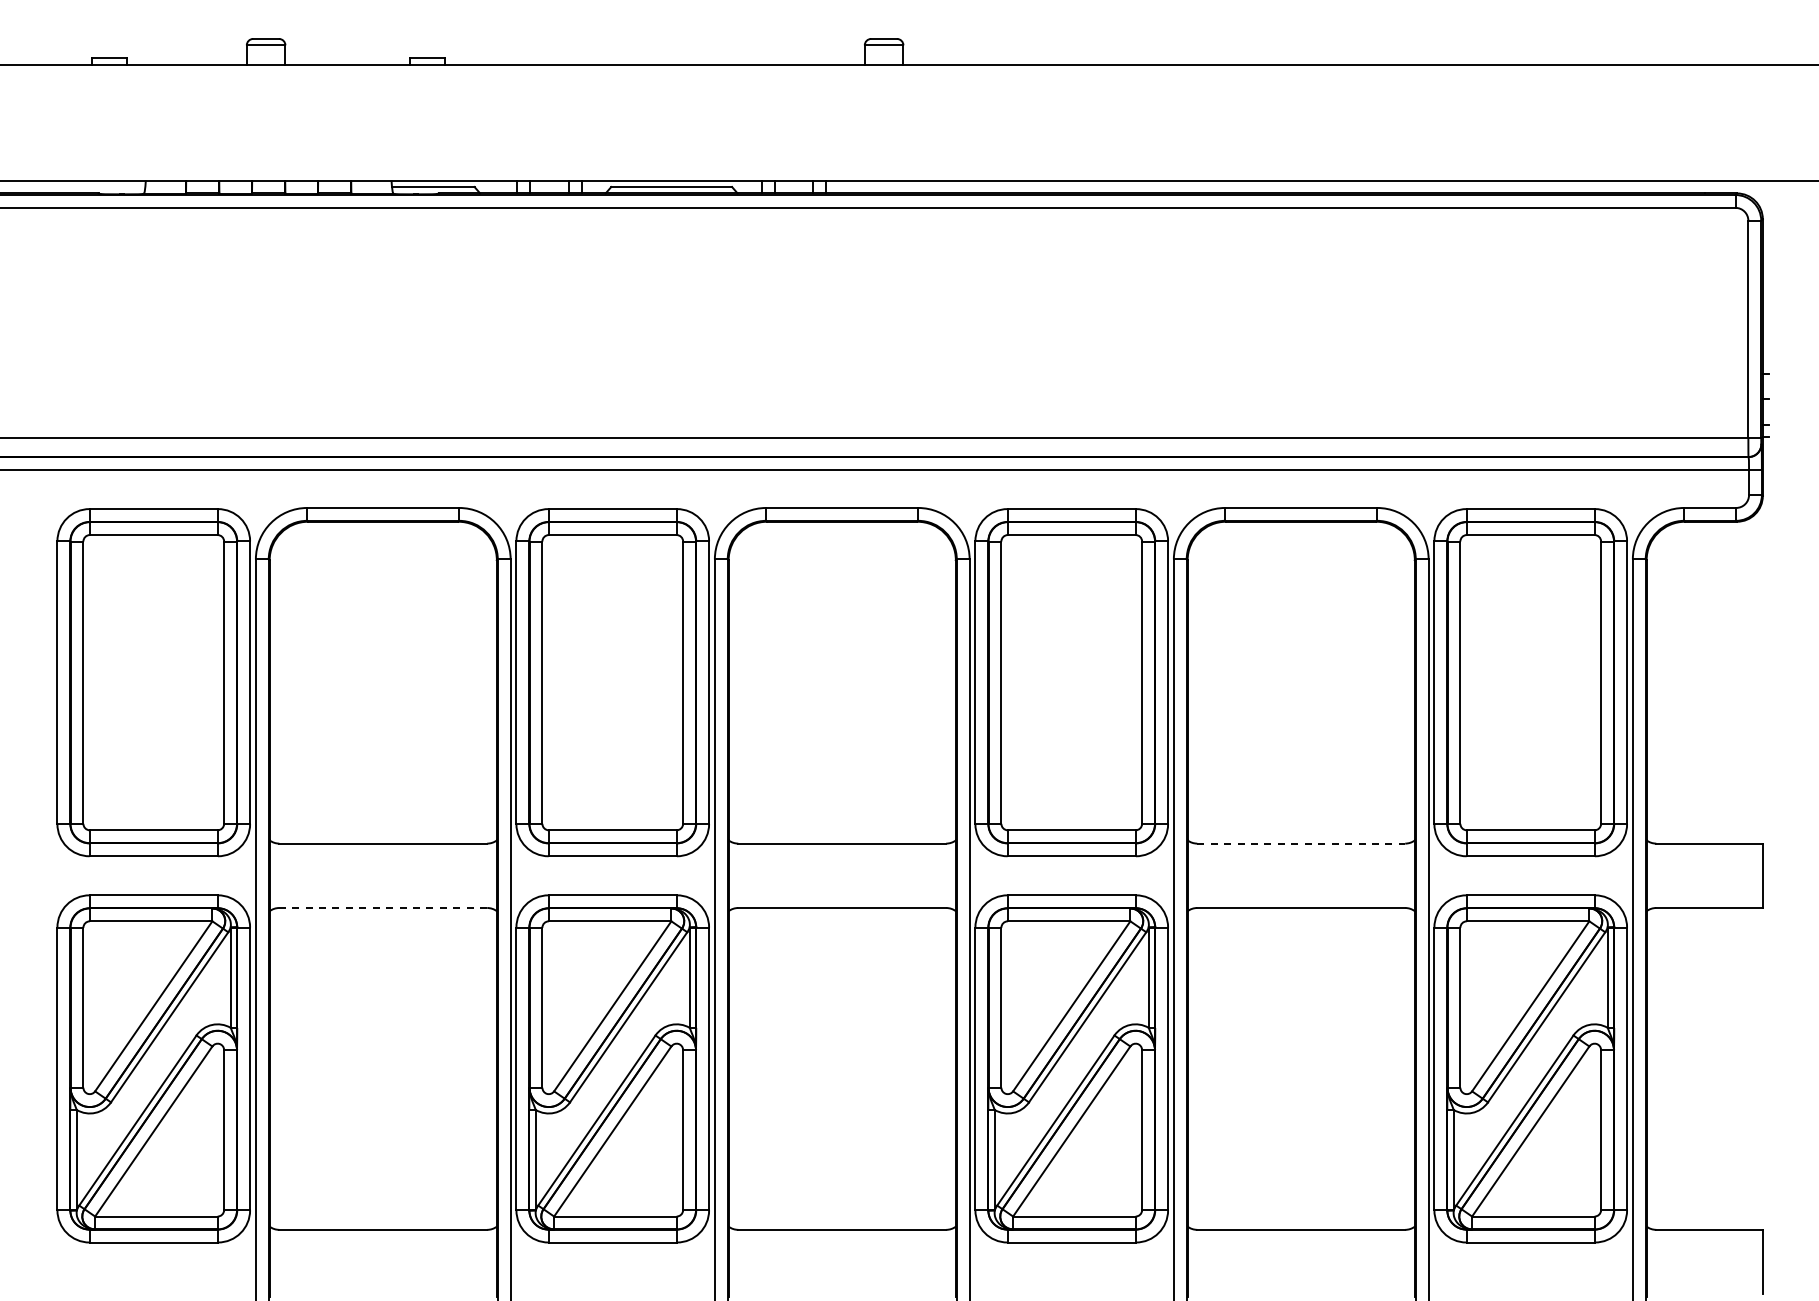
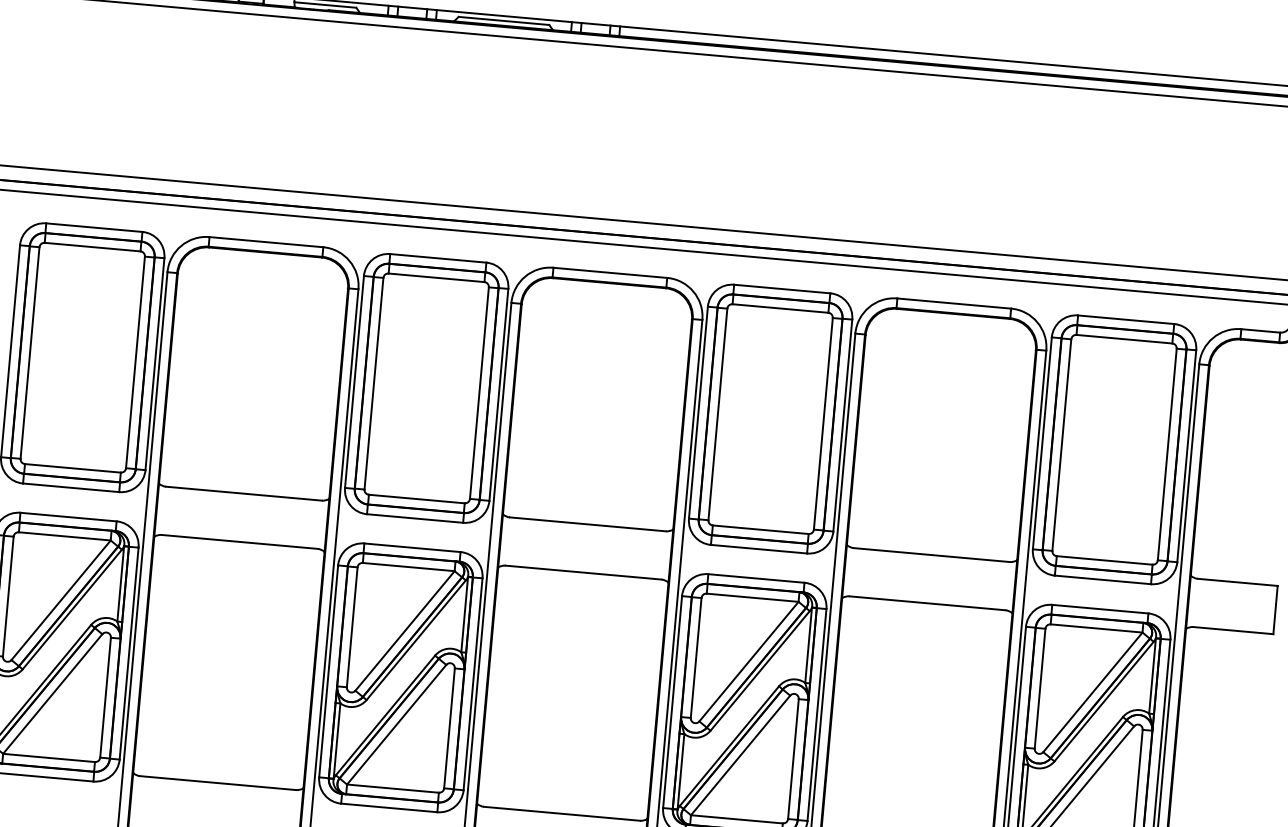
line: (1301, 843) -> (932, 554), dashed -> solid
line: (383, 907) -> (239, 541), dashed -> solid

